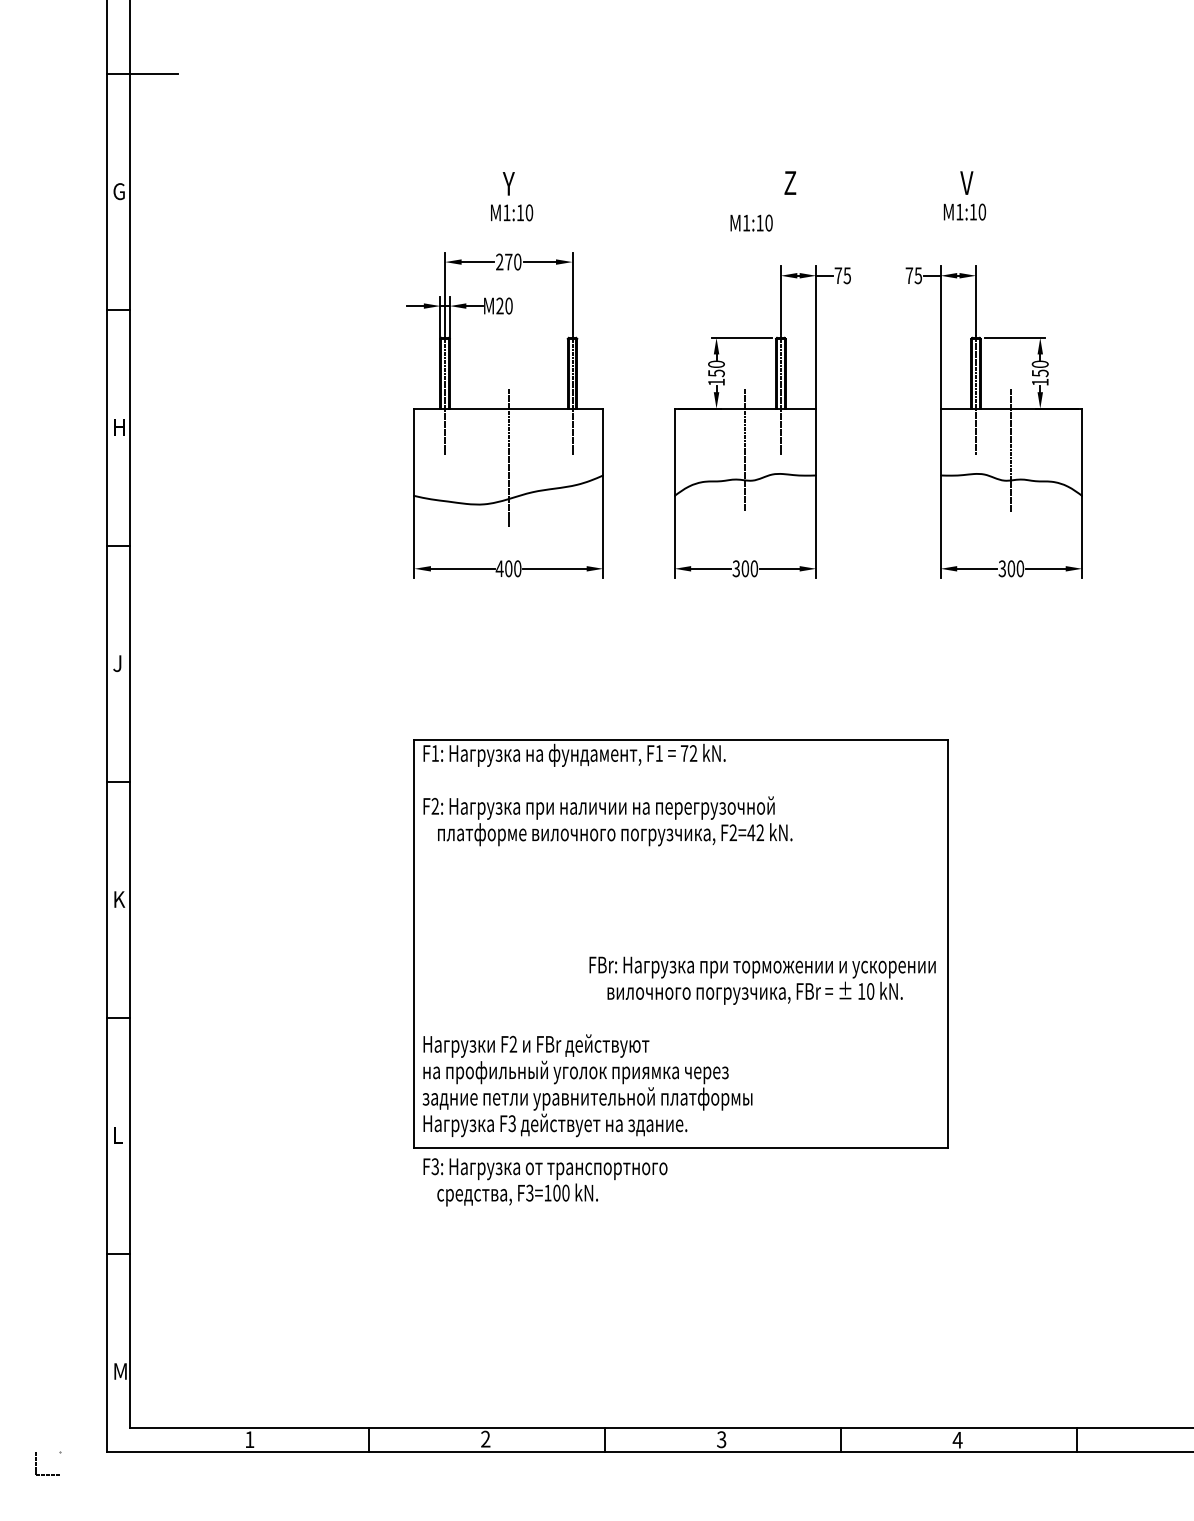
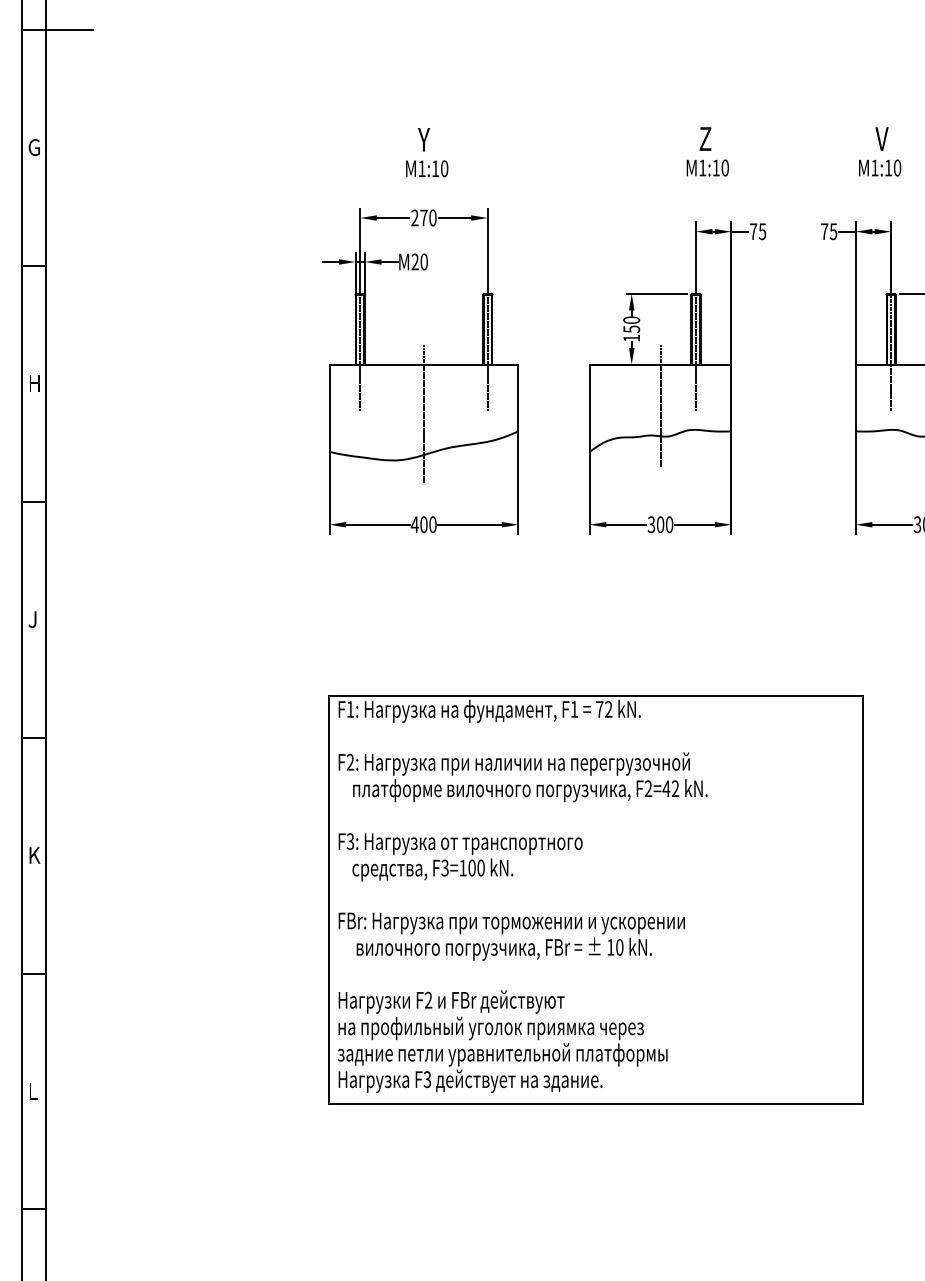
text: (751, 222) -> (707, 167), moved
text: (762, 980) -> (511, 936), moved
text: (545, 1182) -> (460, 857), moved

